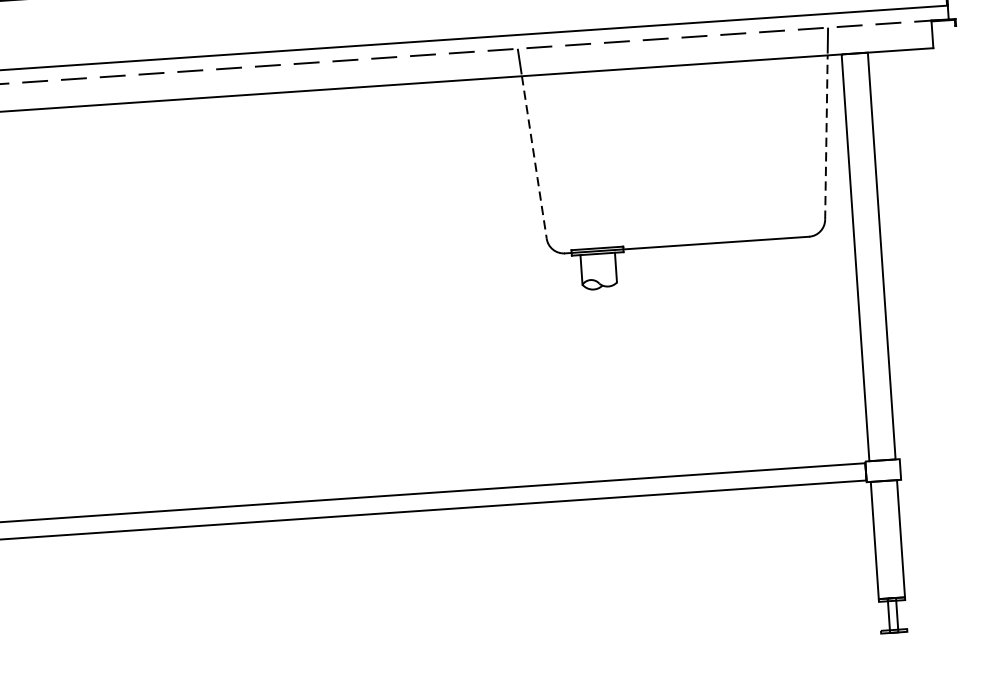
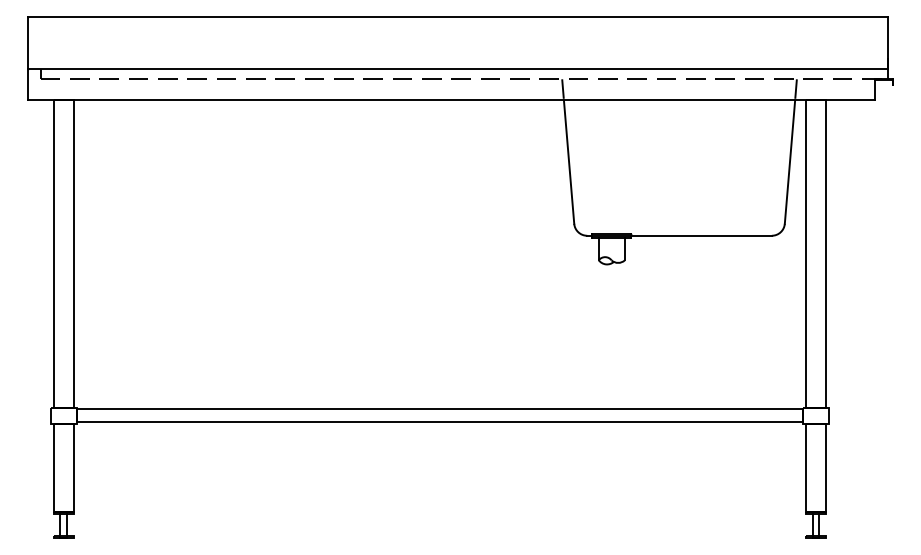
line: (827, 136) -> (790, 161), dashed -> solid
line: (534, 158) -> (569, 162), dashed -> solid

